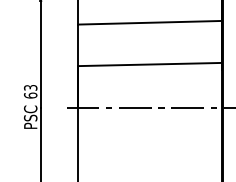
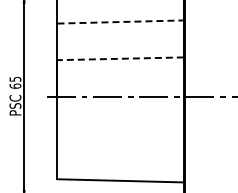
line: (151, 23) -> (121, 22), solid -> dashed
line: (149, 64) -> (120, 58), solid -> dashed
text: (29, 86) -> (14, 78), 63 -> 65

